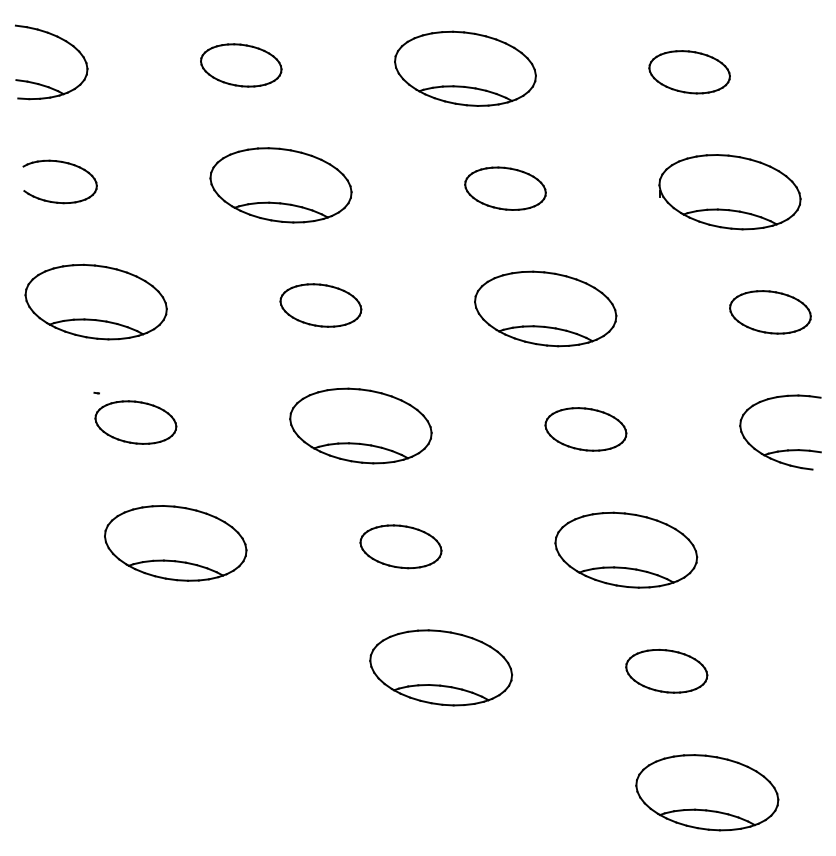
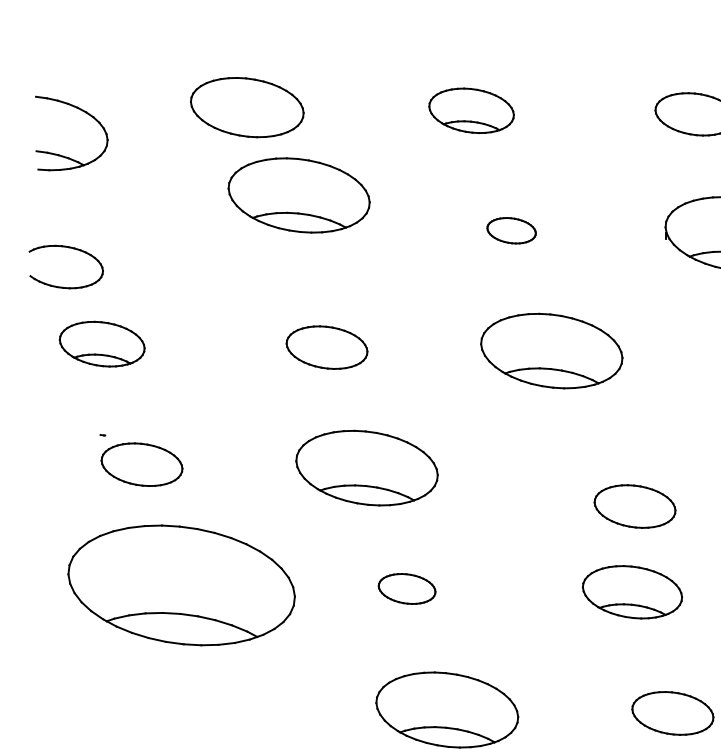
part: (241, 65) -> (247, 107), size x1.4
part: (465, 68) -> (471, 110), size x0.6
part: (47, 85) -> (67, 156), moved
part: (63, 163) -> (69, 248), moved
part: (280, 185) -> (298, 195), moved
part: (505, 188) -> (511, 230), size x0.6
part: (95, 301) -> (101, 343), size x0.6
part: (585, 429) -> (634, 506), moved
part: (175, 543) -> (181, 585), size x1.6
part: (400, 546) -> (406, 588), size x0.7
part: (626, 549) -> (632, 591), size x0.7

